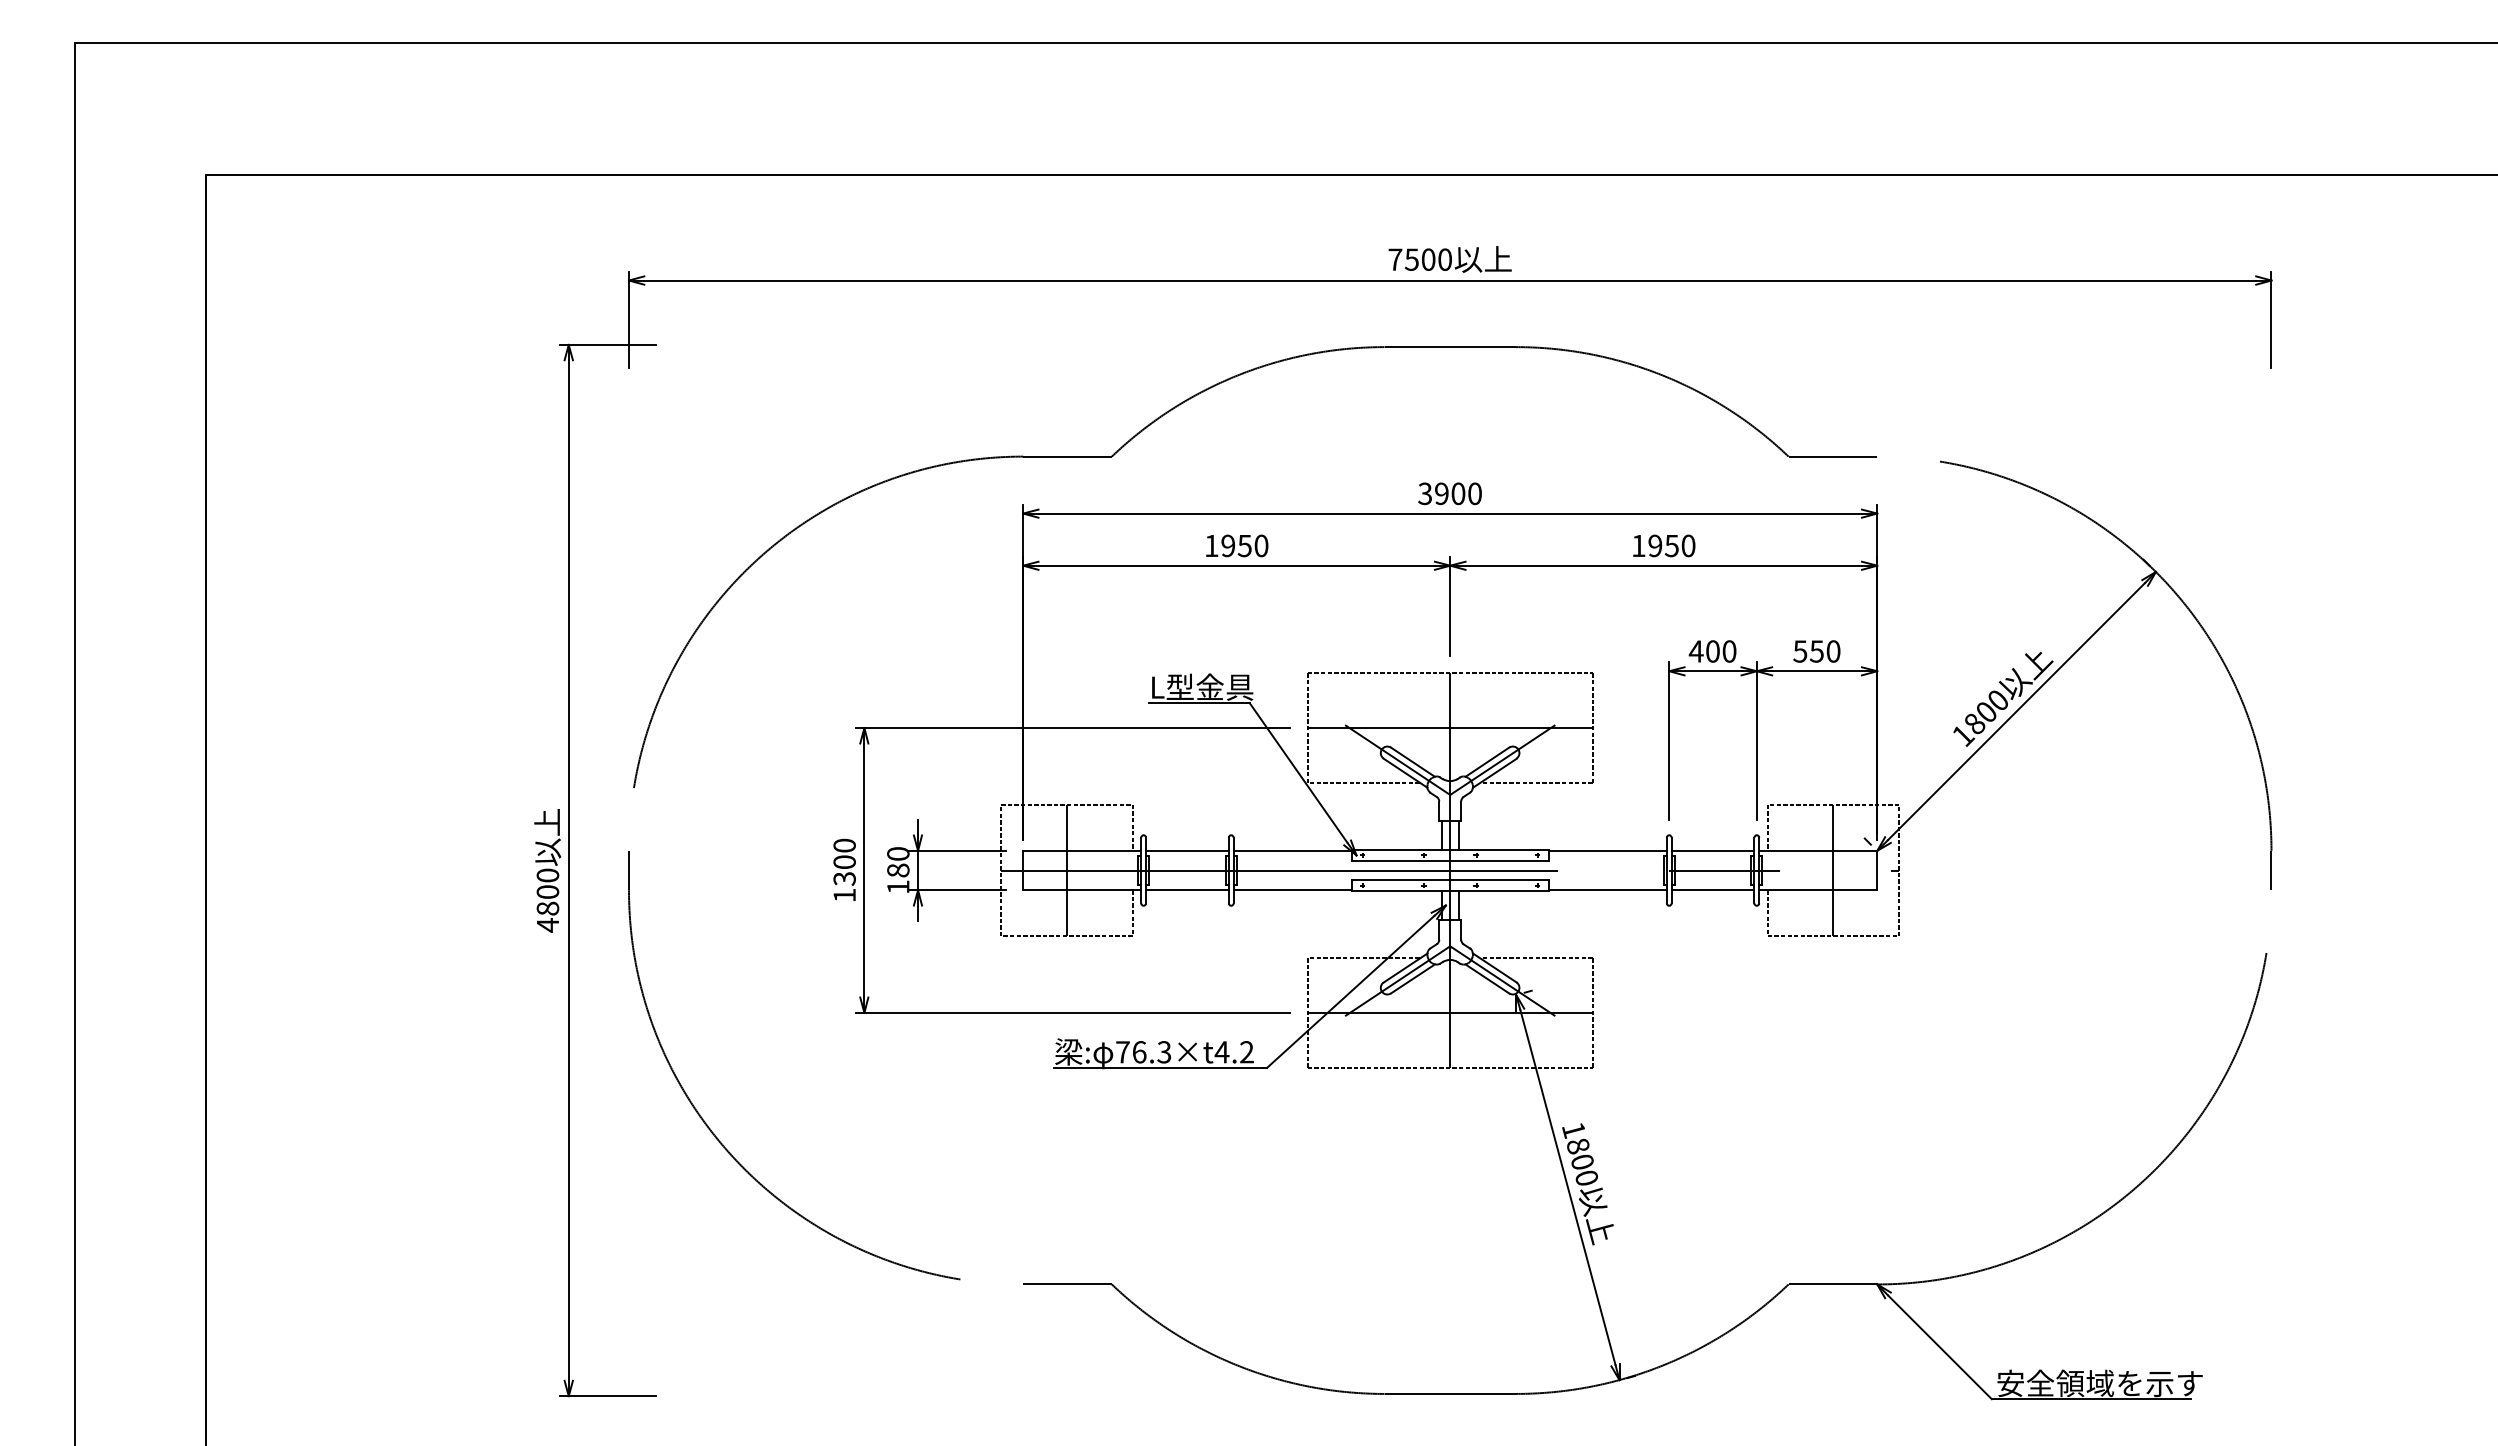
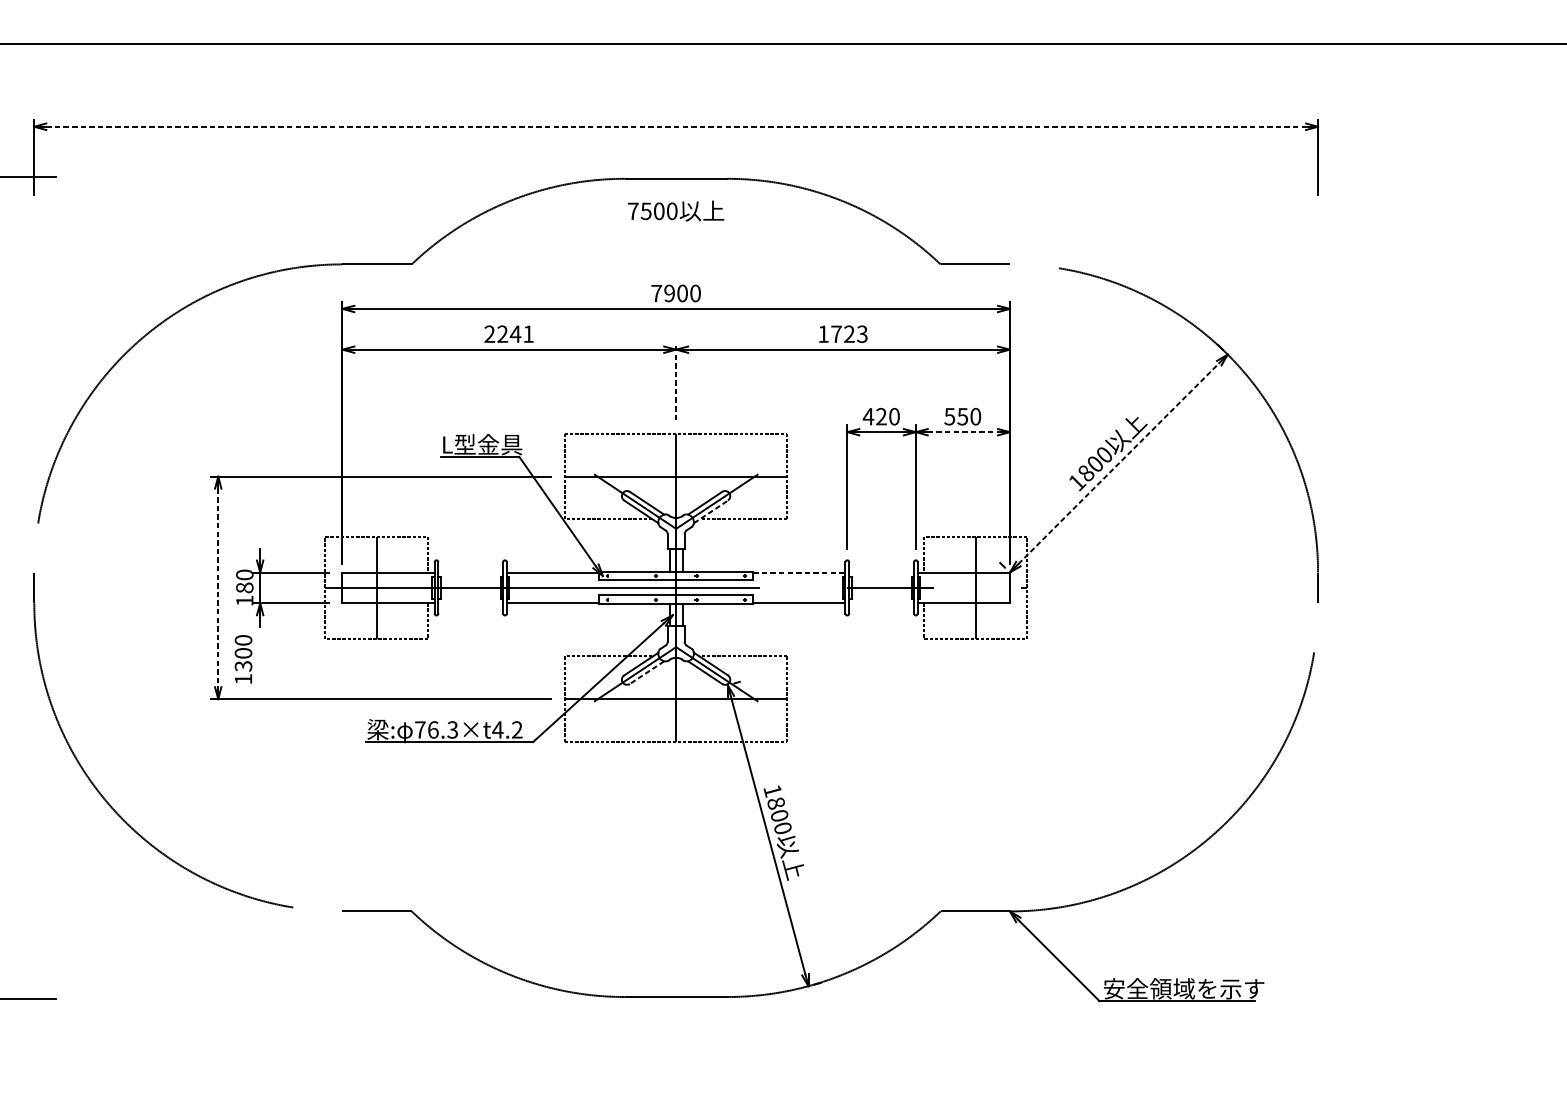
text: (1449, 259) -> (675, 211), moved
line: (1450, 280) -> (676, 126), solid -> dashed
text: (1425, 493) -> (656, 293), 3900 -> 7900
text: (1236, 545) -> (509, 333), 1950 -> 2241
text: (1671, 545) -> (849, 333), 1950 -> 1723
line: (1450, 605) -> (676, 380), solid -> dashed
text: (1712, 651) -> (881, 416), 400 -> 420
line: (1817, 671) -> (963, 432), solid -> dashed
line: (2016, 711) -> (1118, 463), solid -> dashed
line: (1495, 773) -> (711, 512), solid -> dashed
line: (1187, 850) -> (470, 572), removed
line: (1608, 850) -> (799, 572), solid -> dashed
line: (1712, 850) -> (881, 572), removed
text: (844, 869) -> (243, 659), moved
line: (864, 871) -> (218, 588), solid -> dashed
line: (1187, 890) -> (470, 603), removed
line: (1712, 890) -> (881, 603), removed
line: (1412, 979) -> (646, 673), solid -> dashed

